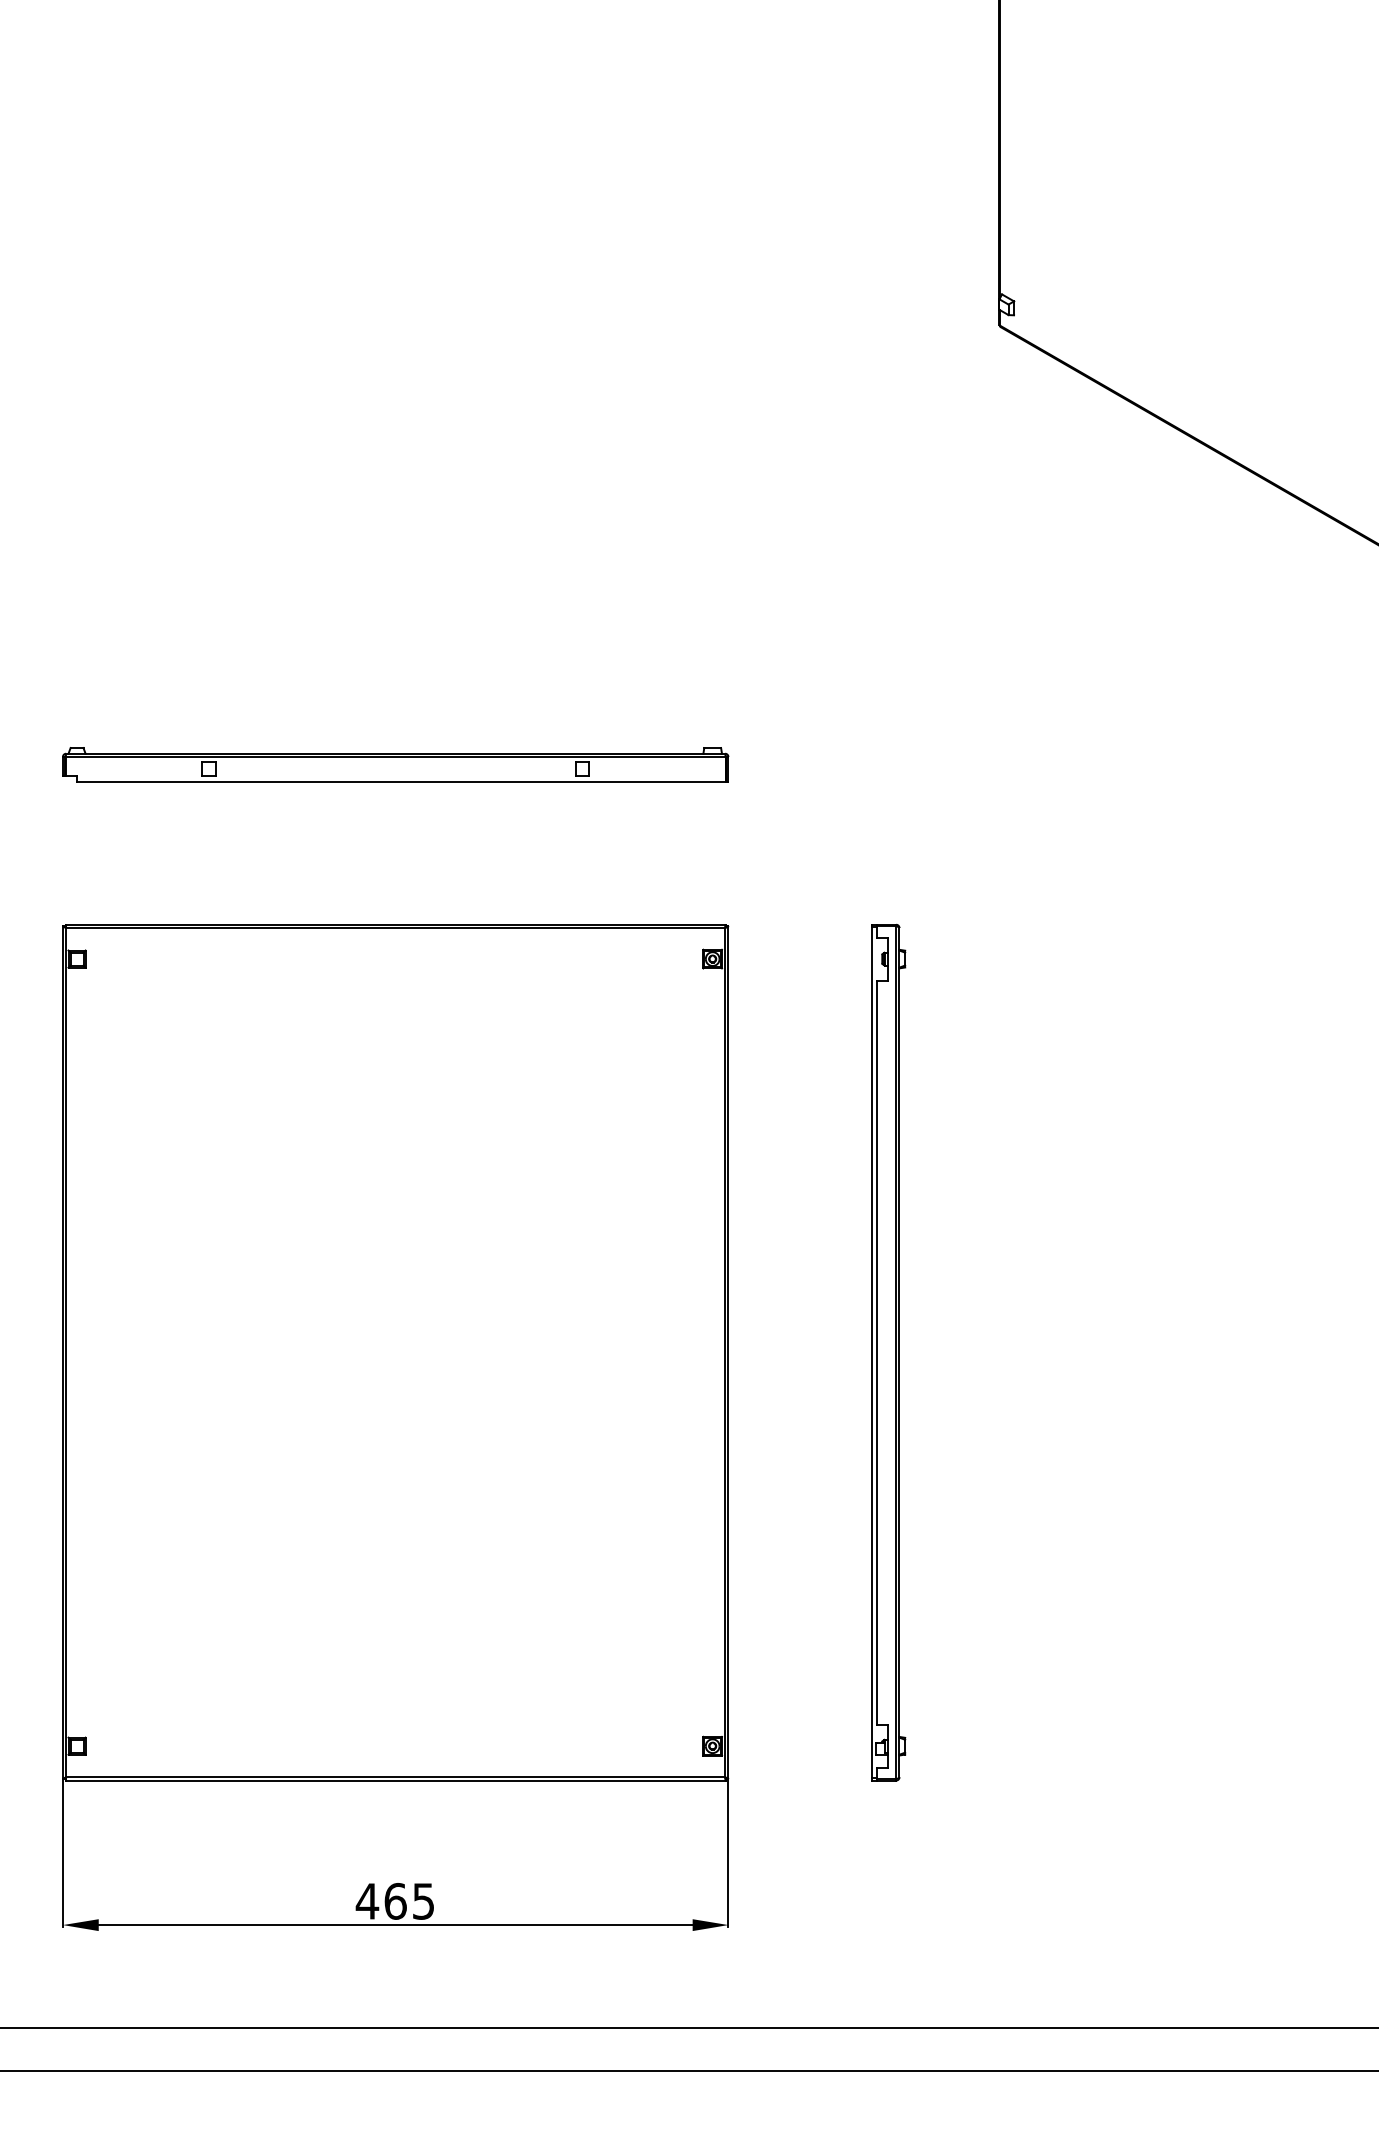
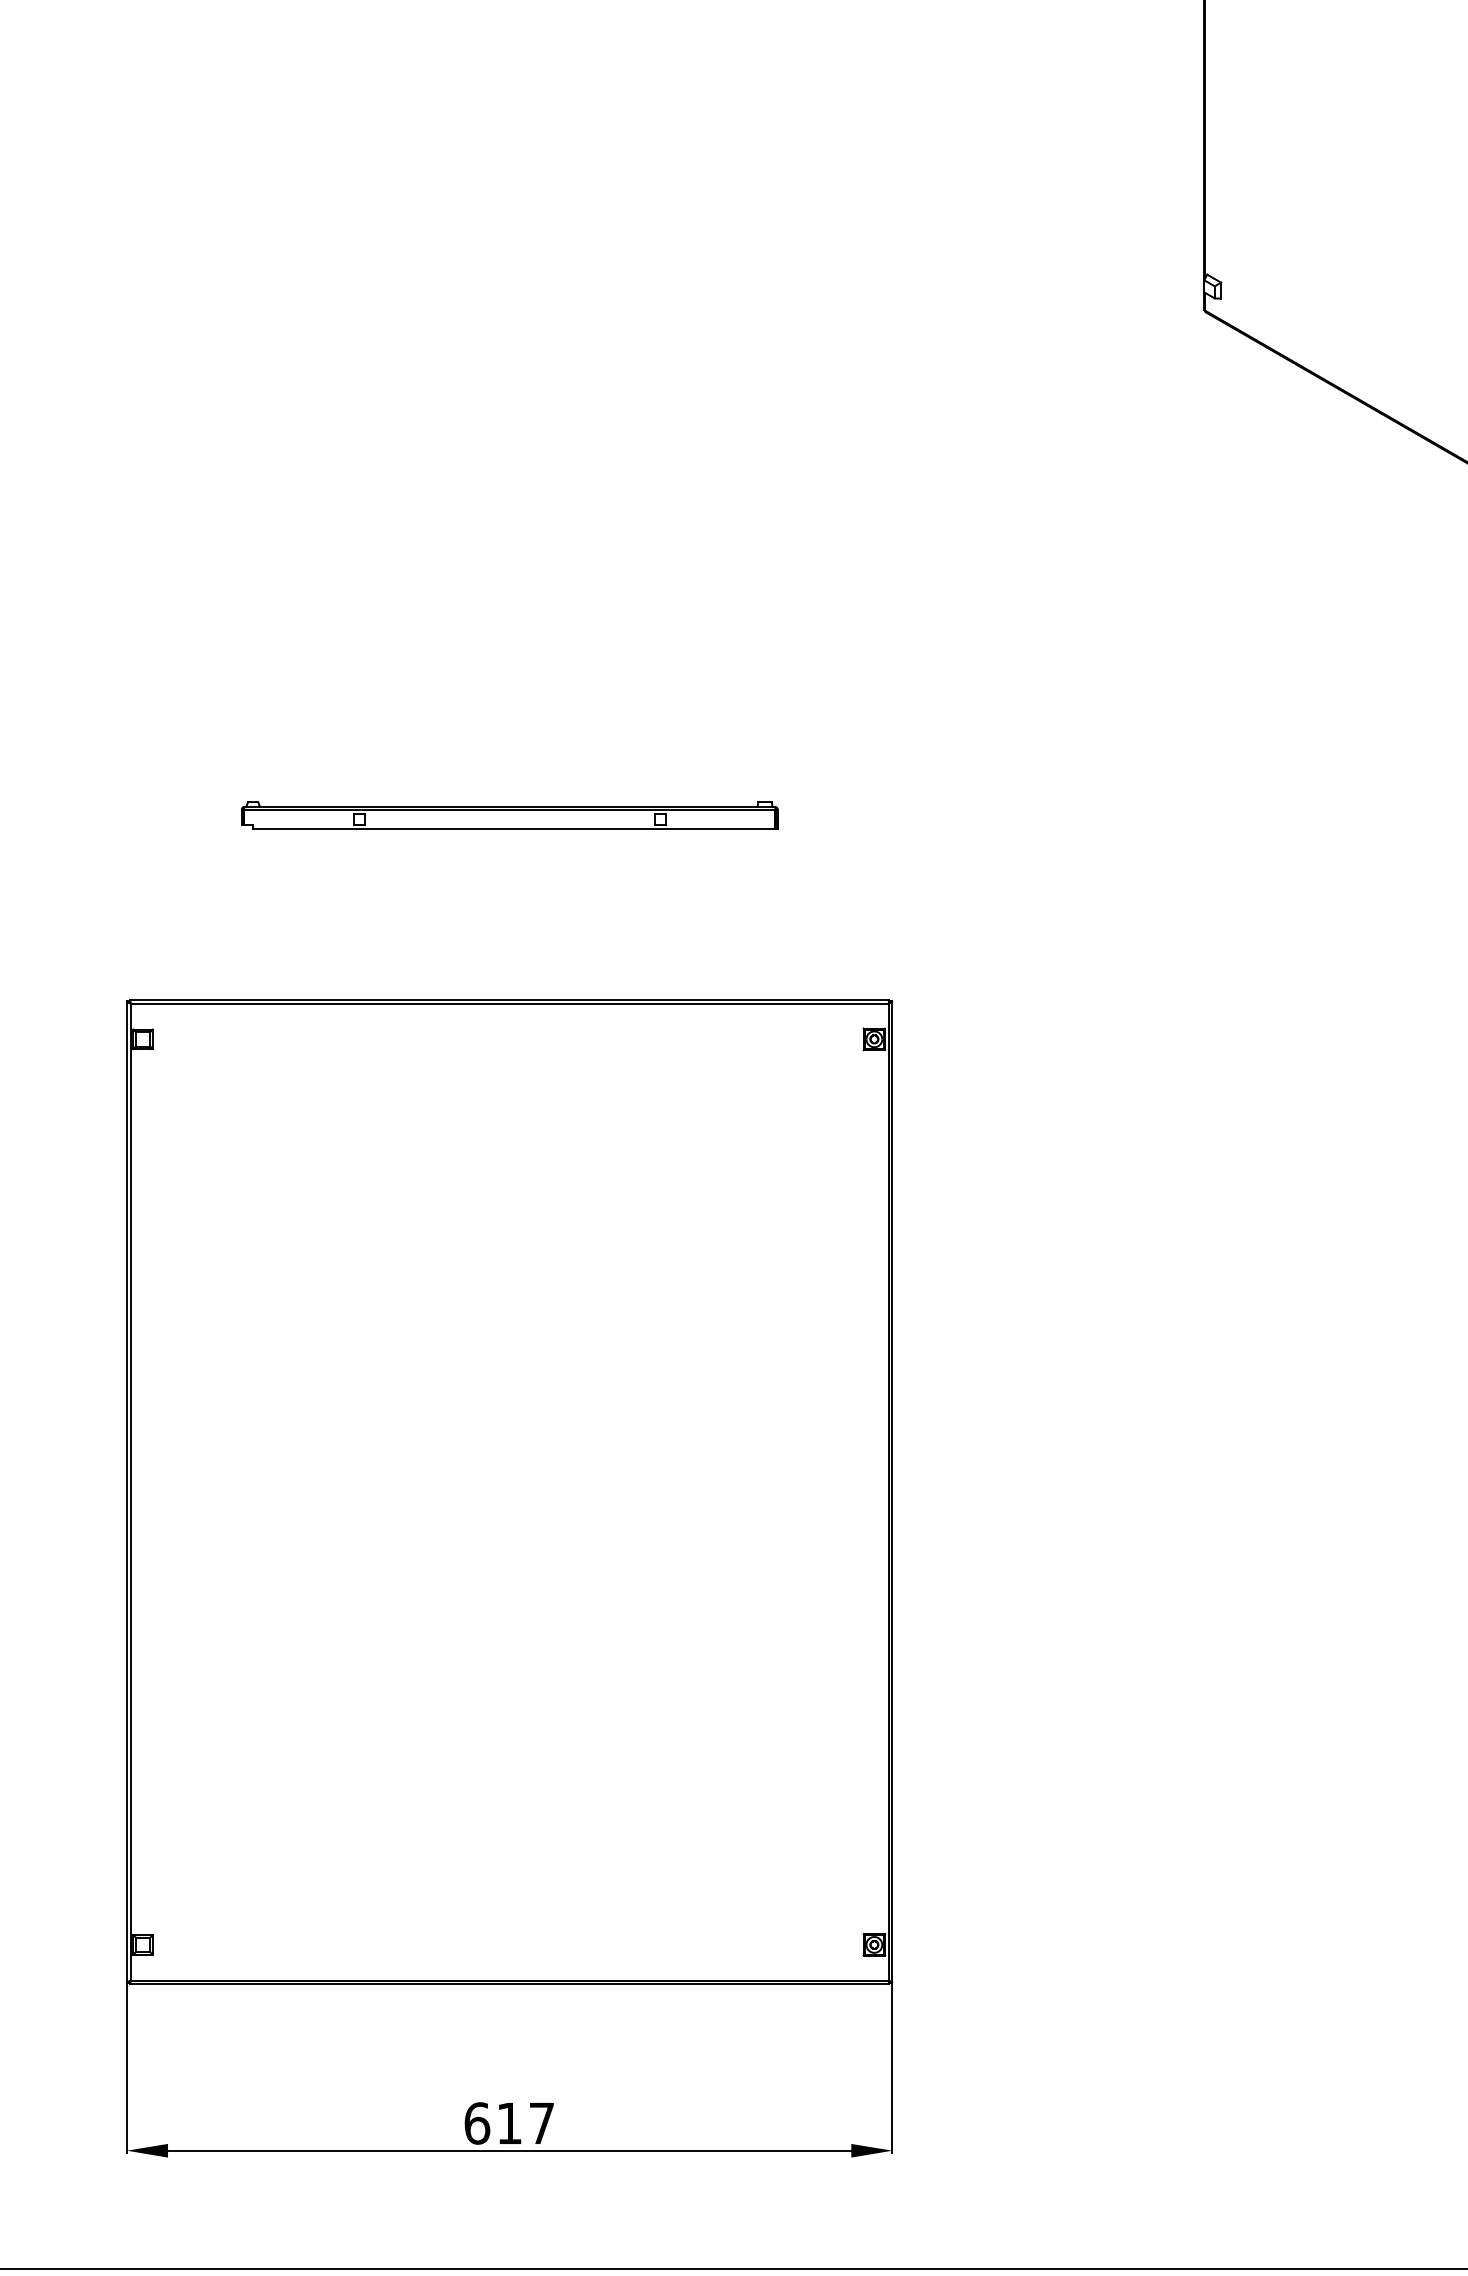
part: (395, 764) -> (509, 815), size x0.7
part: (888, 1352) -> (1076, 1491), removed
text: (394, 1901) -> (508, 2123), 465 -> 617

